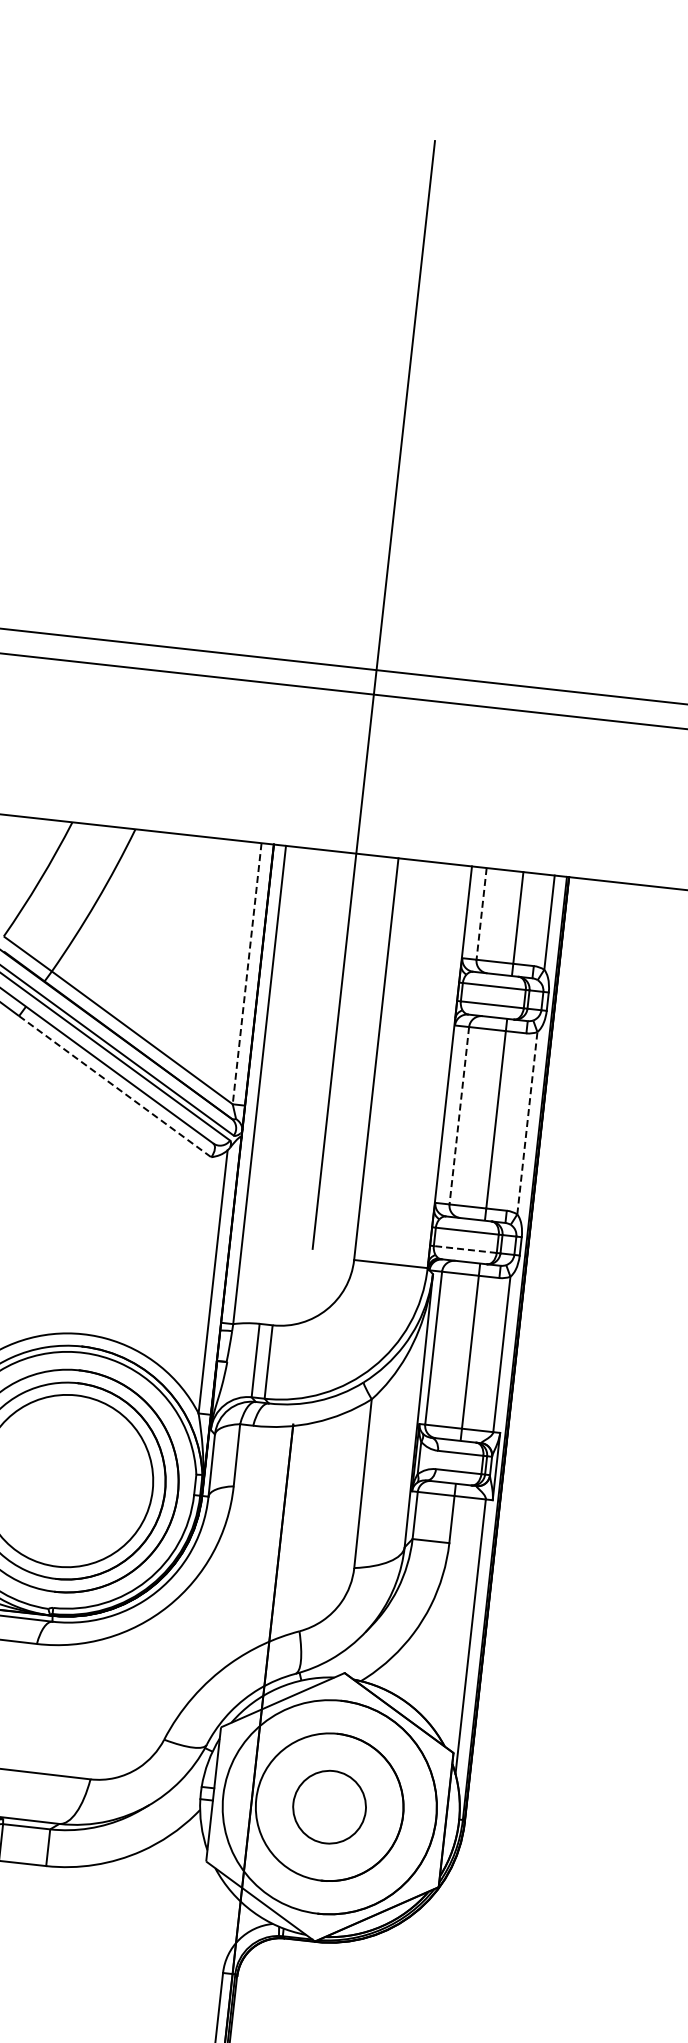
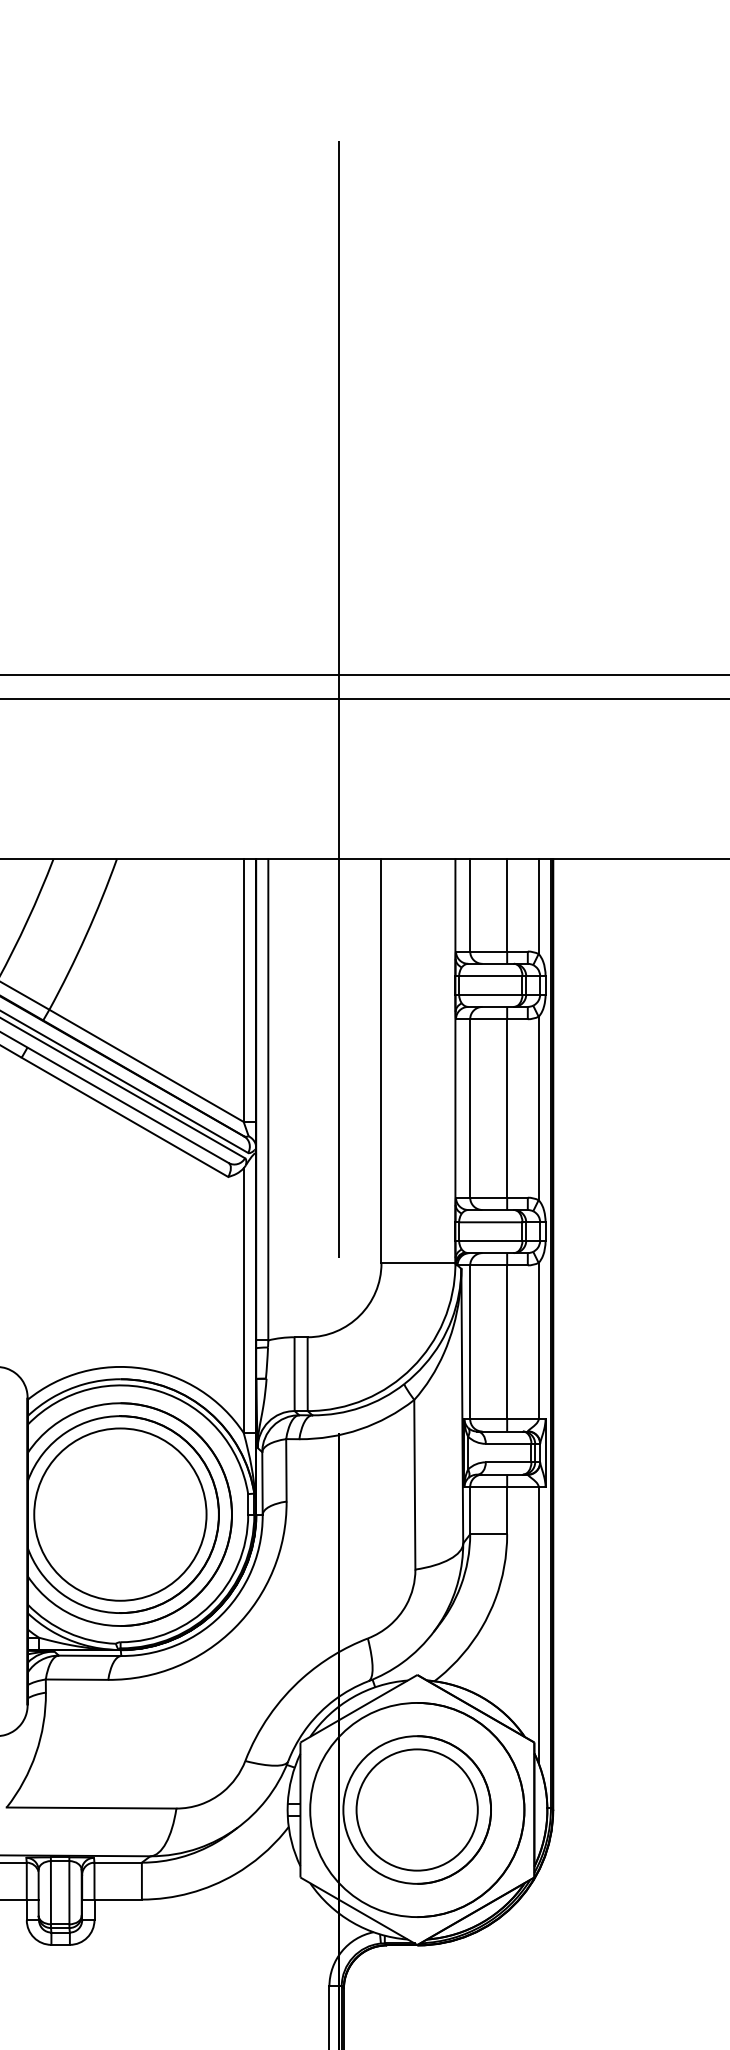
line: (481, 914) -> (470, 905), dashed -> solid
line: (246, 974) -> (243, 991), dashed -> solid
line: (115, 1086) -> (125, 1117), dashed -> solid
line: (459, 1115) -> (470, 1108), dashed -> solid
line: (527, 1123) -> (538, 1108), dashed -> solid
line: (465, 1249) -> (490, 1240), dashed -> solid
part: (329, 1806) -> (416, 1809), size x1.67

